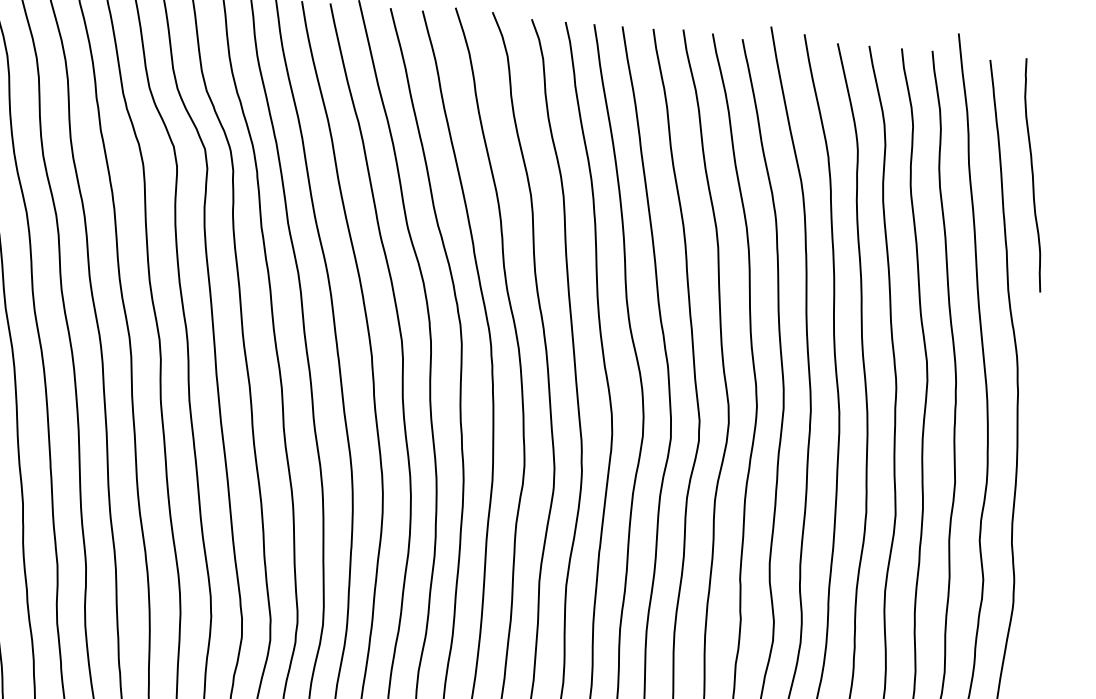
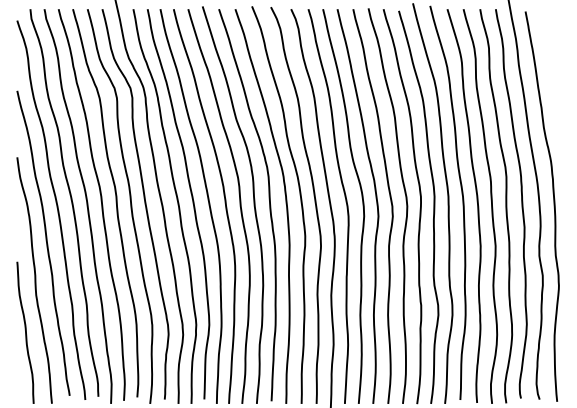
curve: (1032, 175) -> (551, 68), removed

